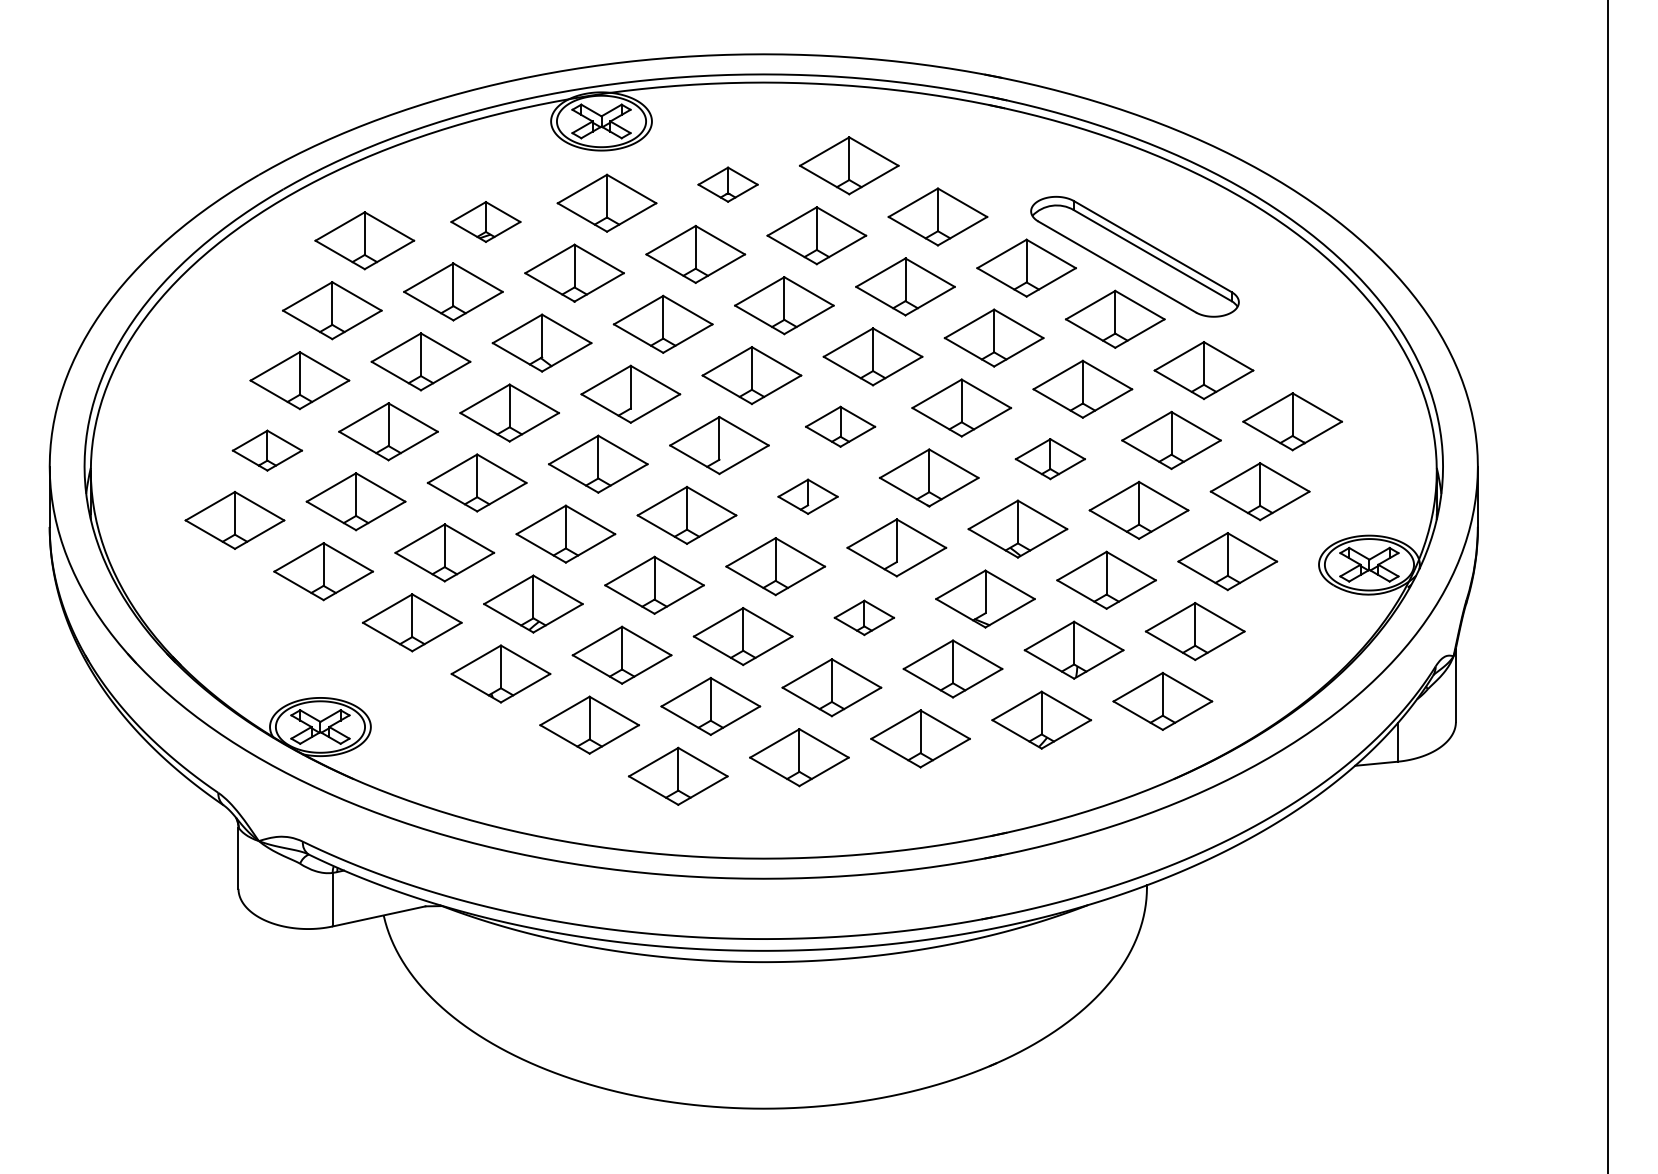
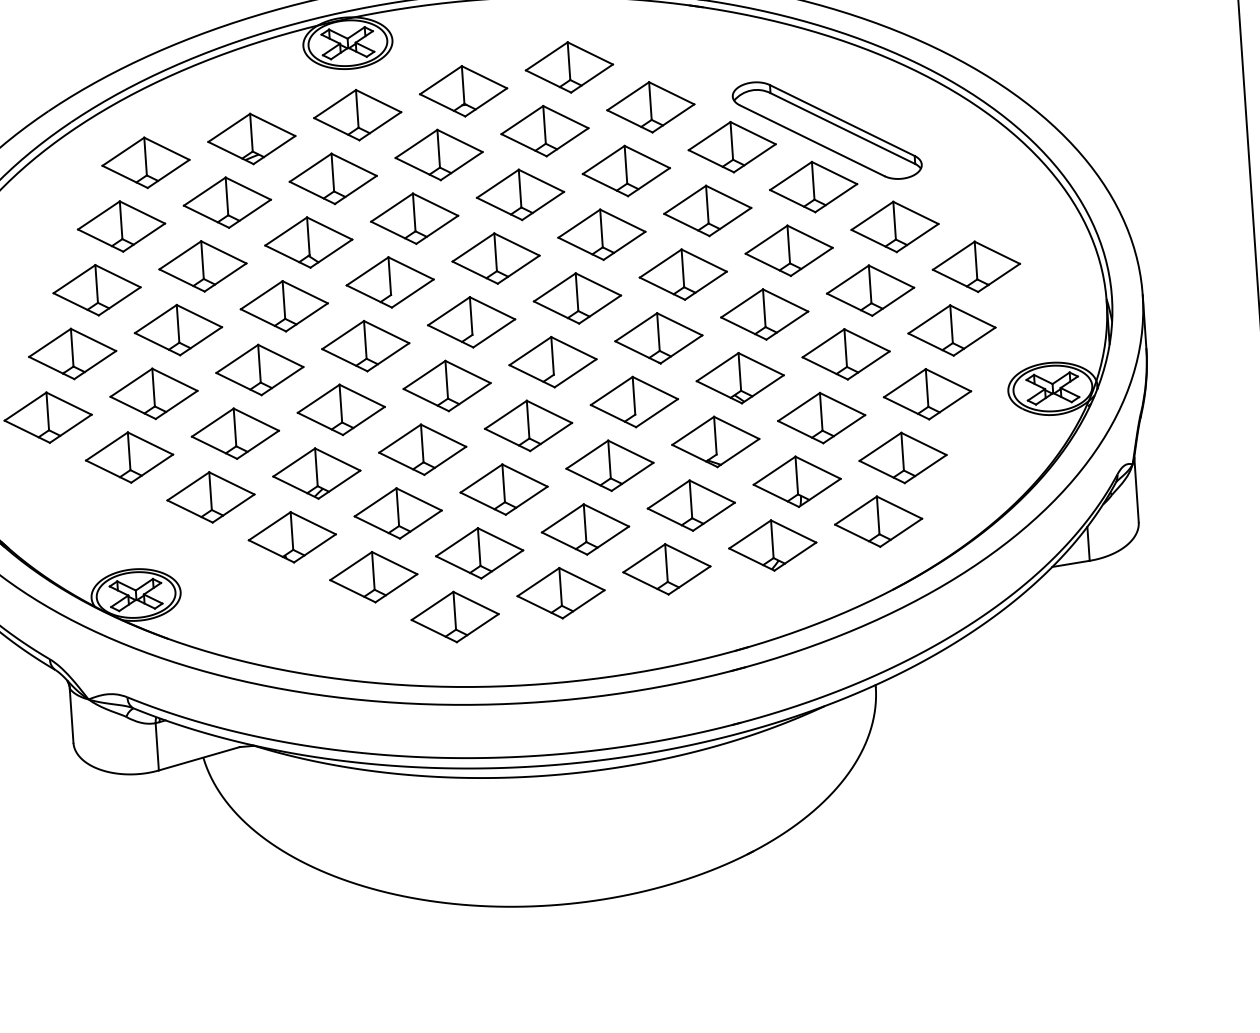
part: (727, 184) -> (462, 91), size x1.67
part: (485, 221) -> (251, 138), size x1.43
part: (840, 426) -> (577, 298), size x1.43
part: (267, 450) -> (72, 353), size x1.43
part: (1050, 458) -> (764, 313), size x1.43
part: (807, 496) -> (552, 362), size x1.67
part: (864, 617) -> (610, 465), size x1.67

